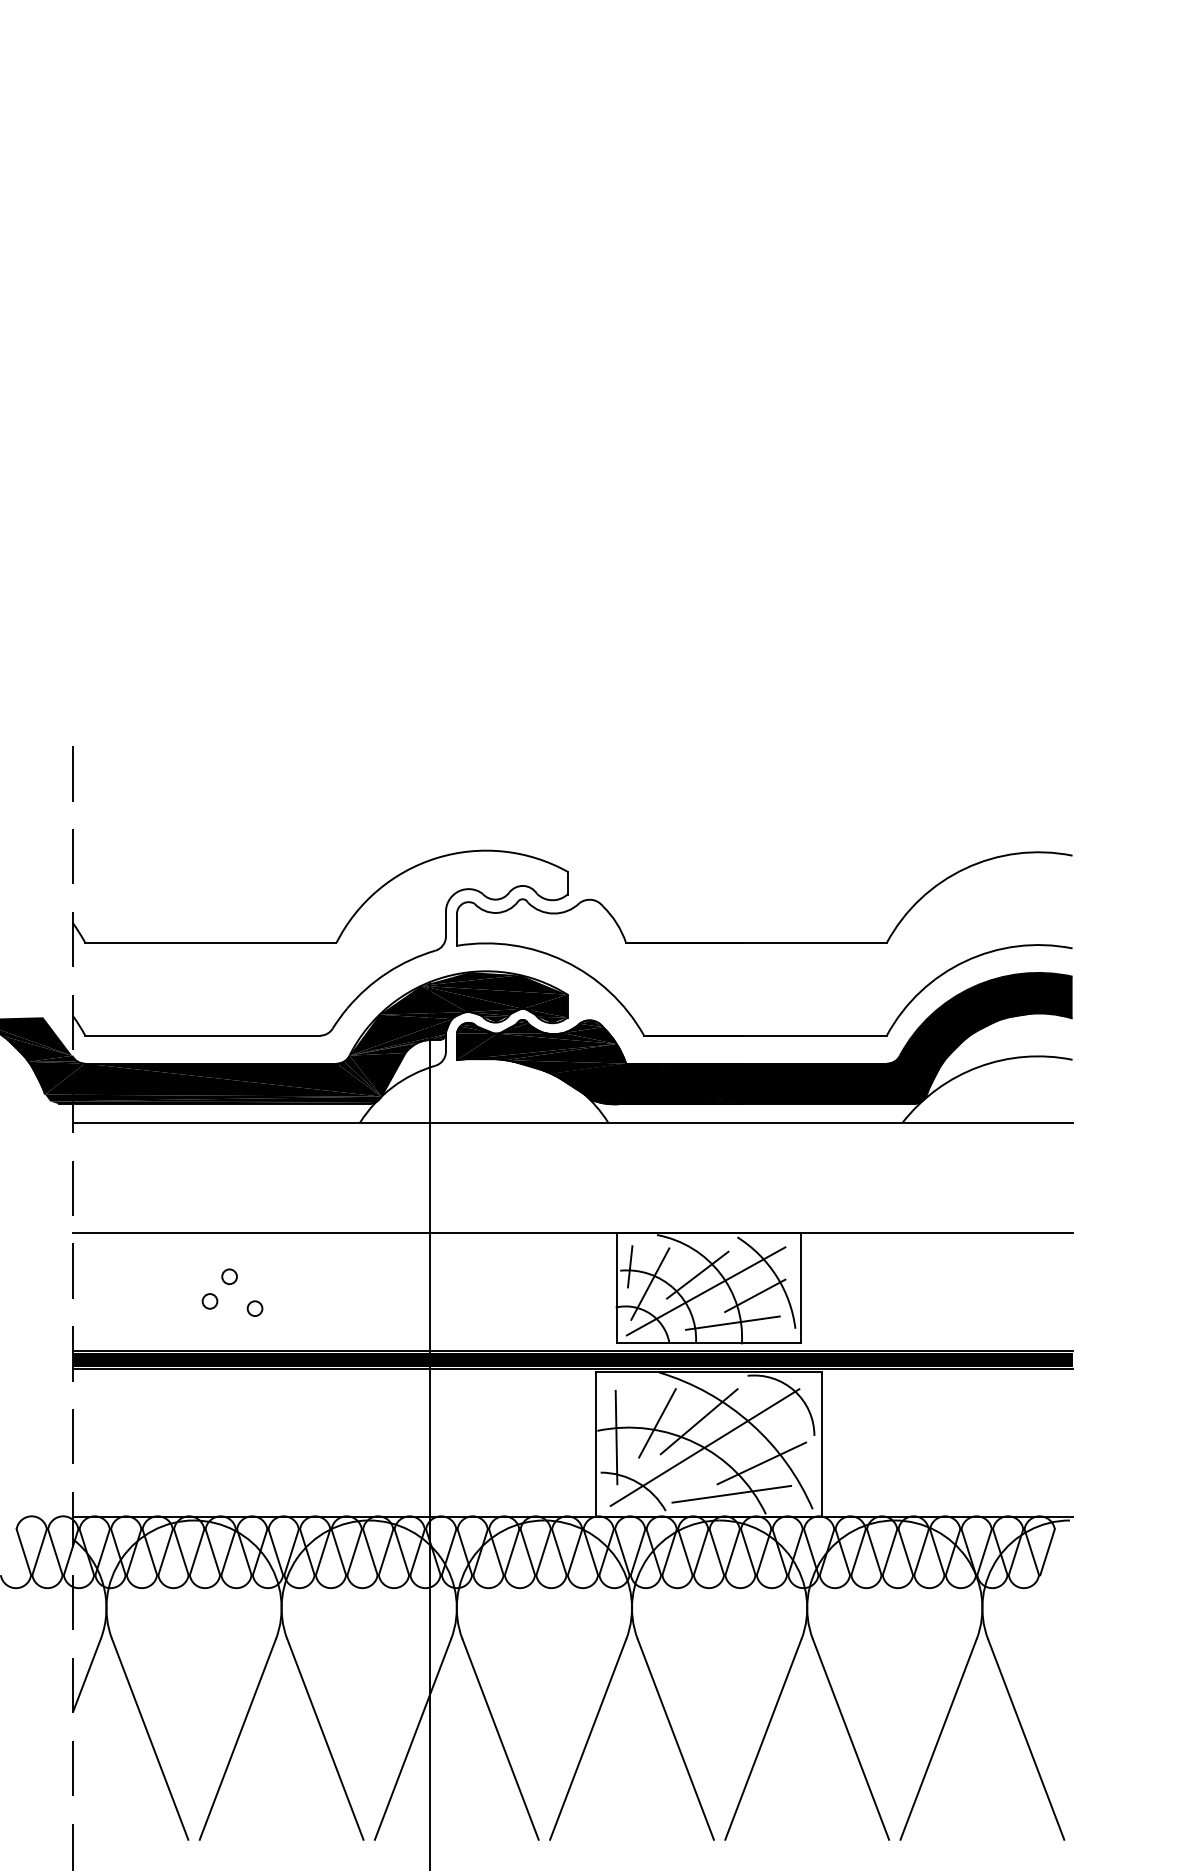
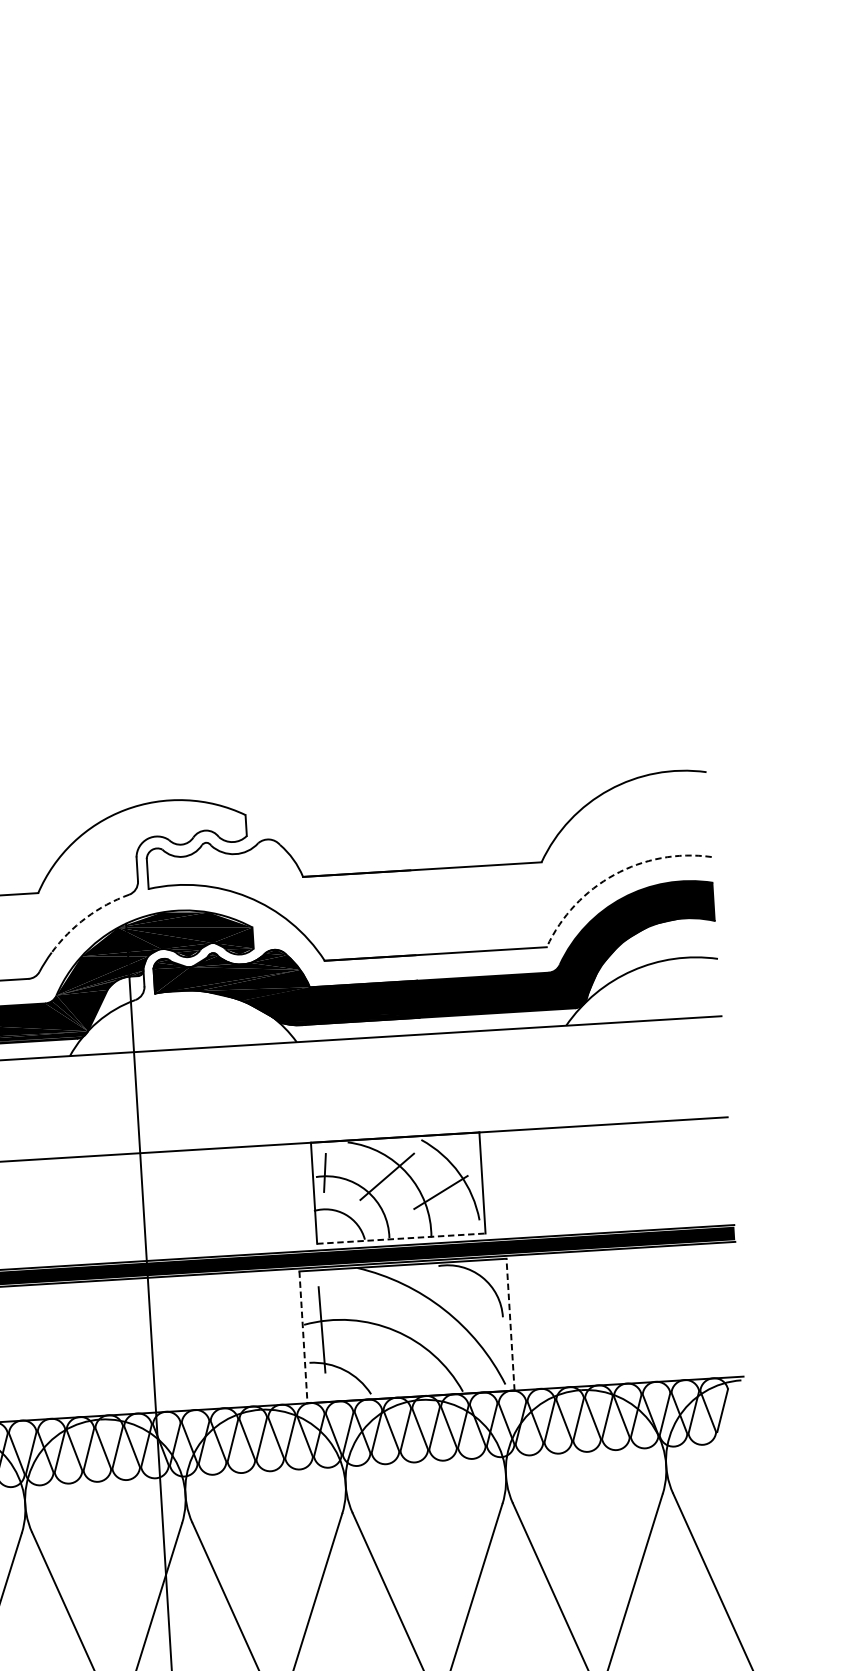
arc: (965, 961) -> (614, 874), solid -> dashed
arc: (387, 973) -> (86, 918), solid -> dashed
line: (650, 1283) -> (344, 1187), removed
line: (705, 1291) -> (395, 1191), removed
line: (732, 1322) -> (421, 1218), removed
line: (709, 1343) -> (401, 1238), solid -> dashed
line: (698, 1421) -> (396, 1310), removed
line: (657, 1423) -> (358, 1314), removed
line: (822, 1443) -> (510, 1323), solid -> dashed
line: (595, 1444) -> (303, 1337), solid -> dashed
line: (704, 1447) -> (403, 1334), removed
line: (761, 1463) -> (456, 1345), removed
line: (731, 1493) -> (430, 1374), removed

